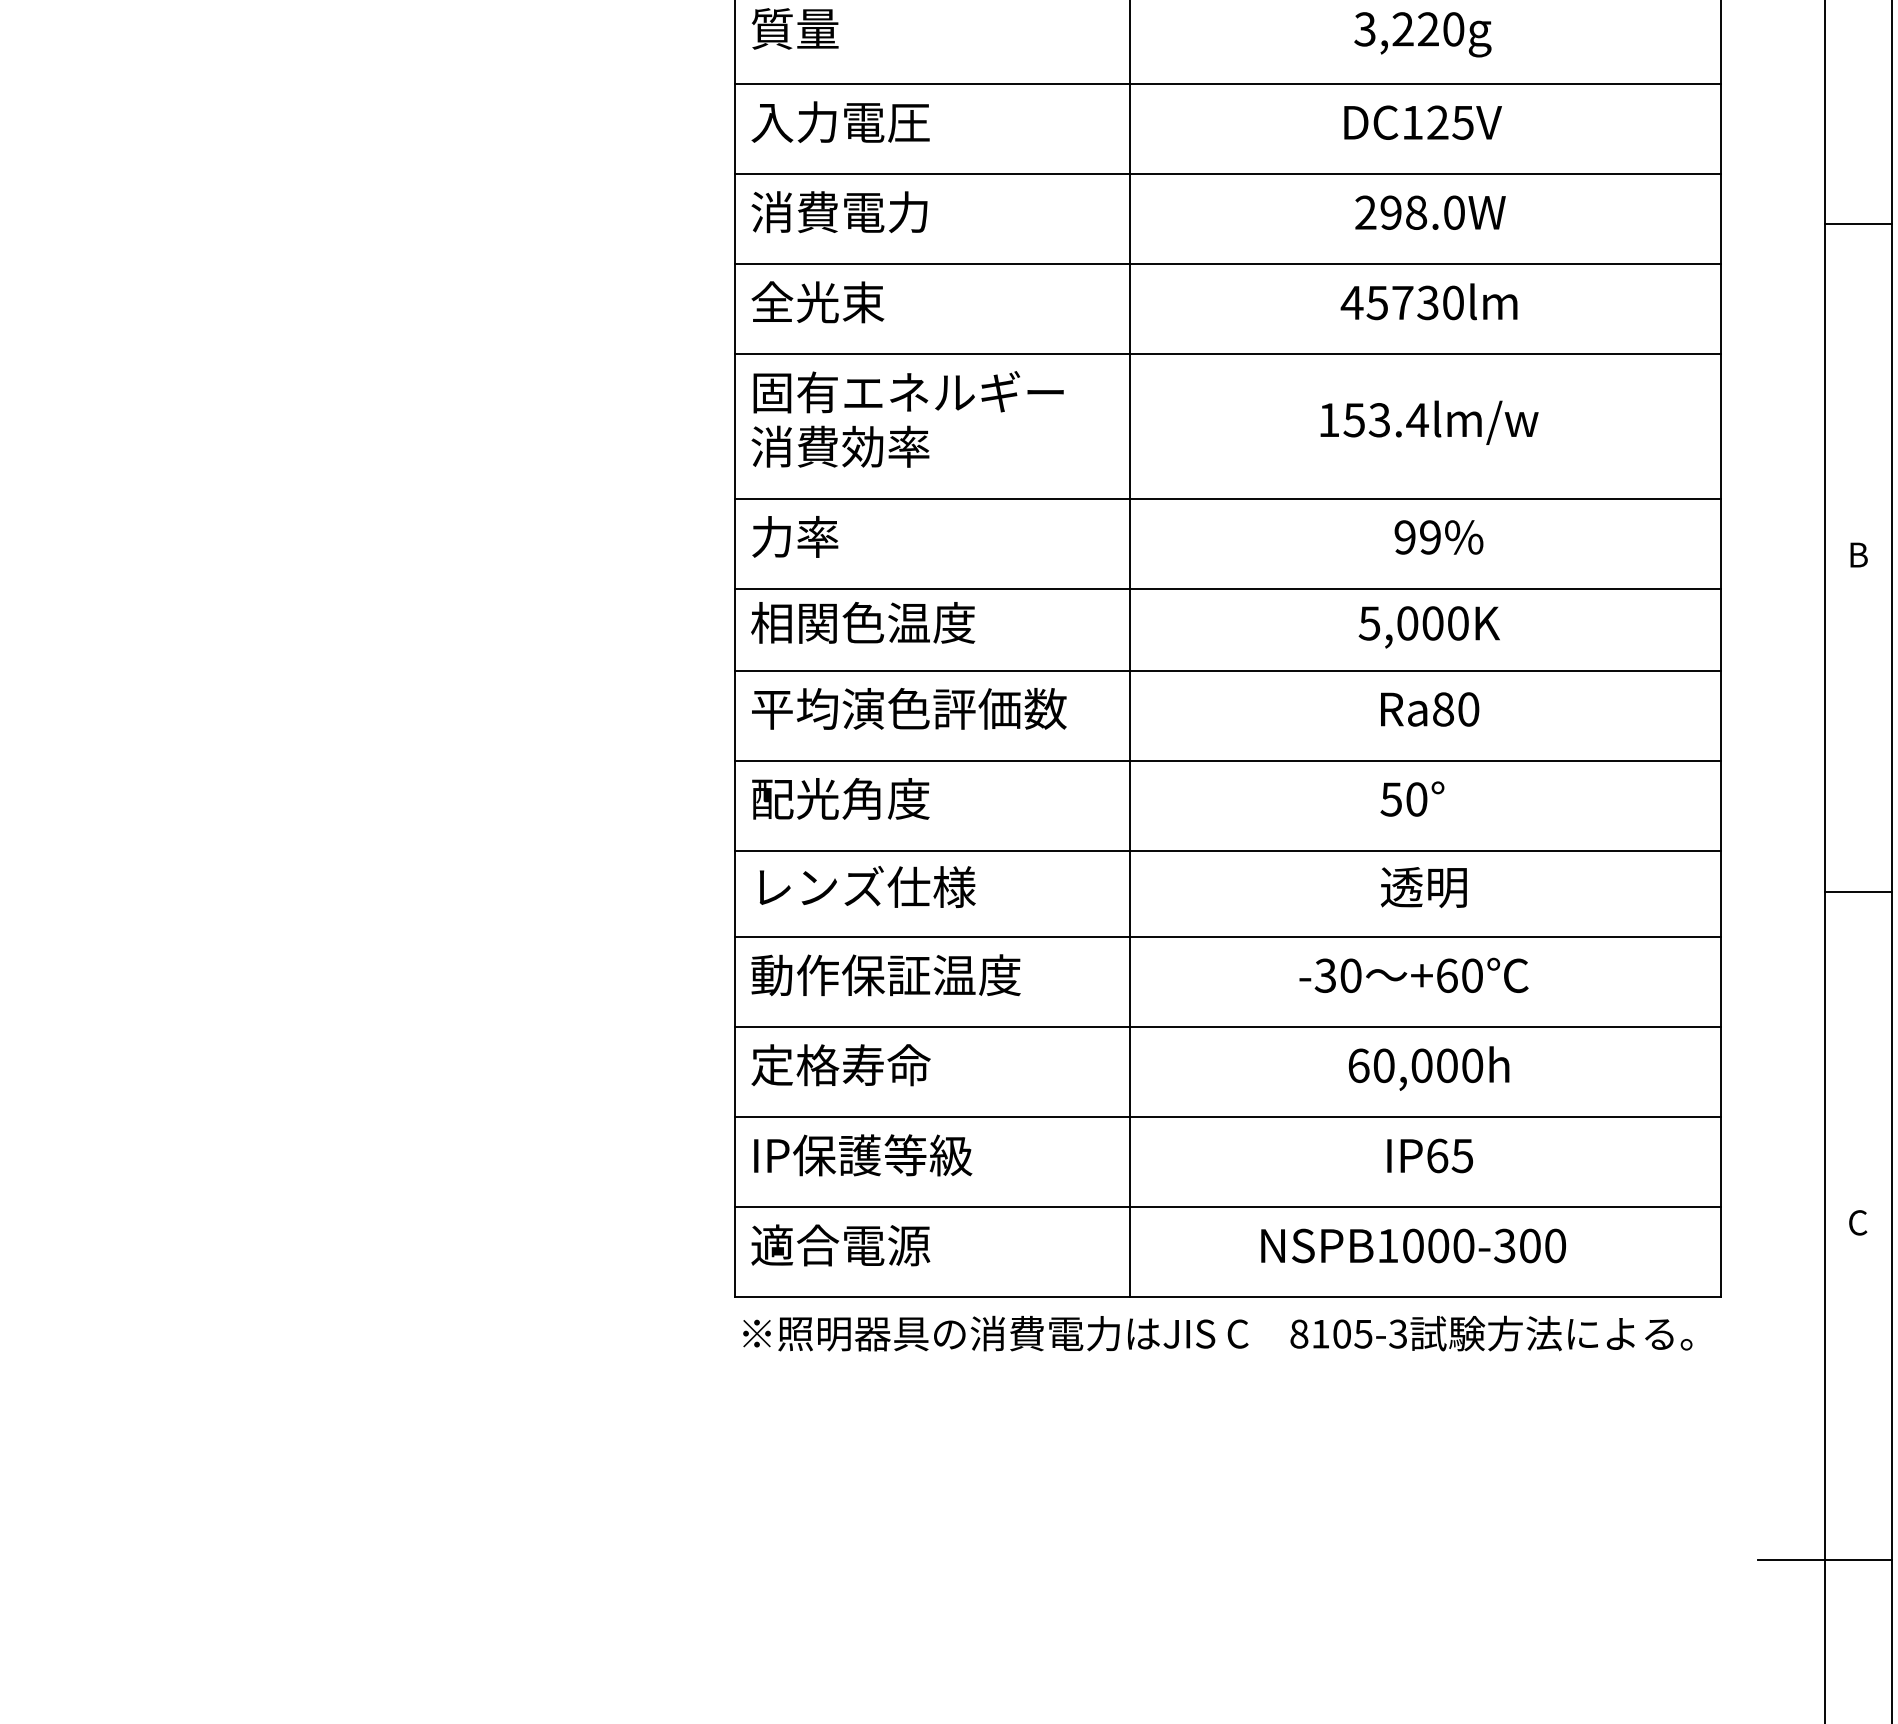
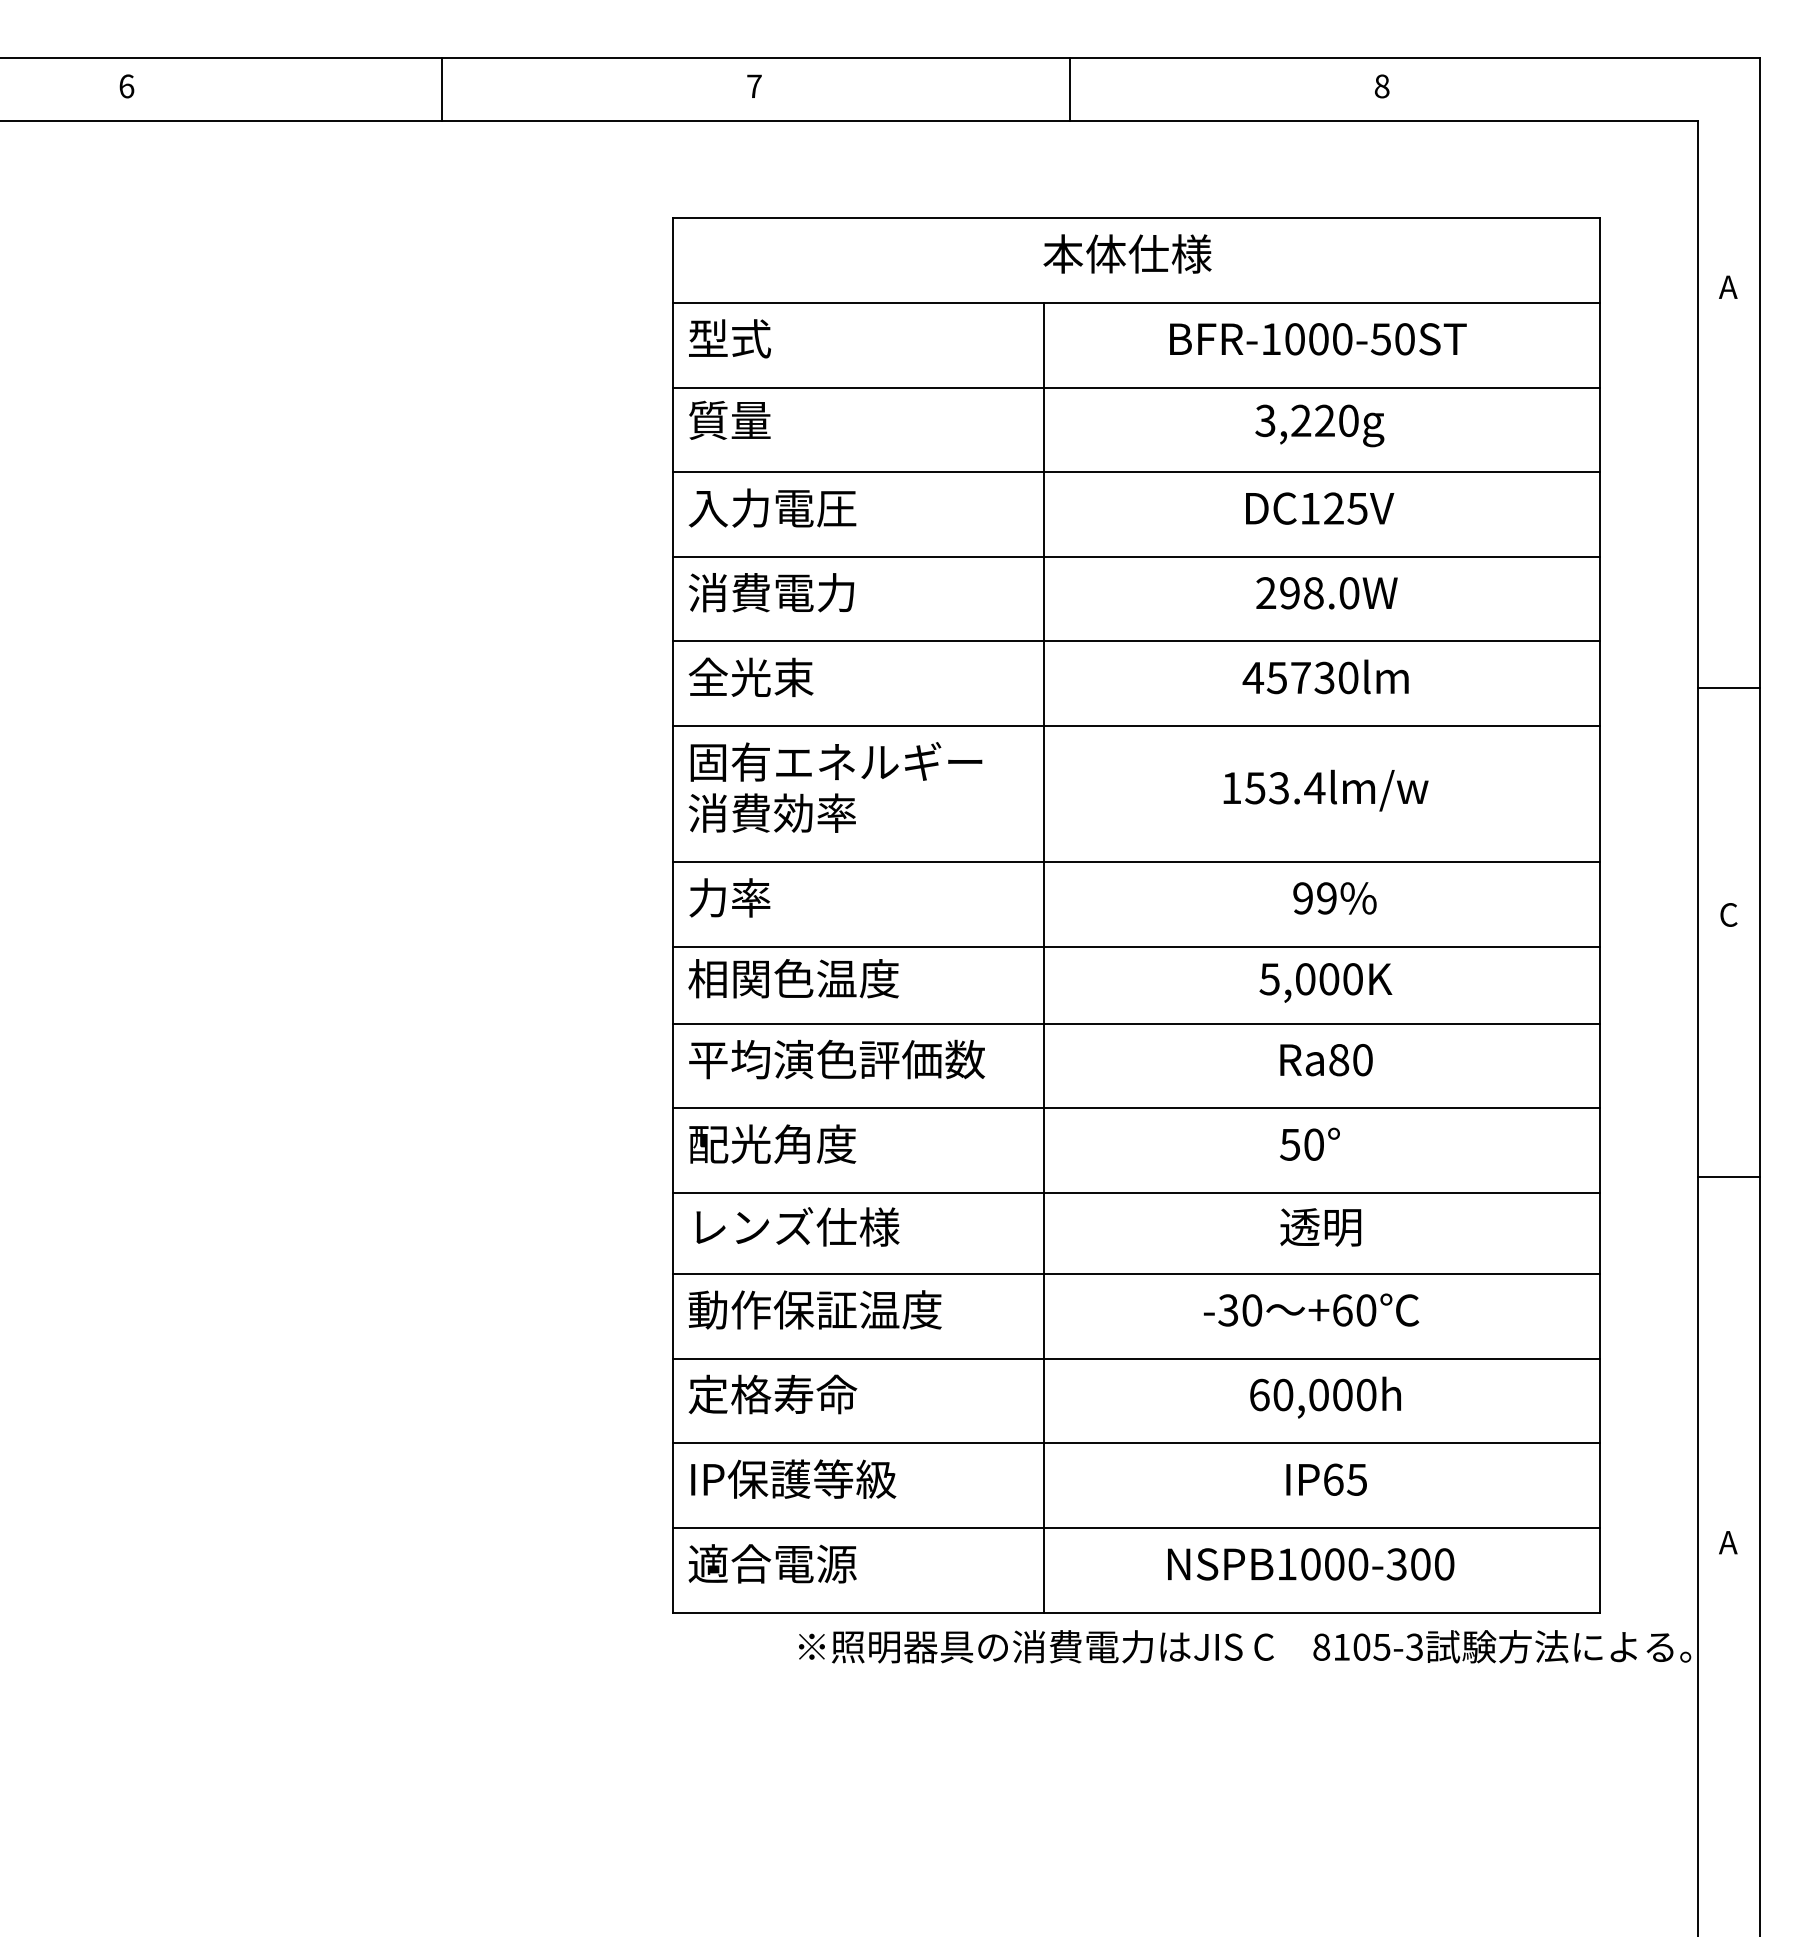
line: (1857, 224) -> (1728, 688), moved
text: (1857, 554) -> (1728, 914), B -> C
line: (1857, 891) -> (1728, 1176), moved
text: (1857, 1222) -> (1728, 1542), C -> A
text: (1218, 1333) -> (1245, 1646), moved
line: (1824, 1559) -> (1697, 1859), removed

